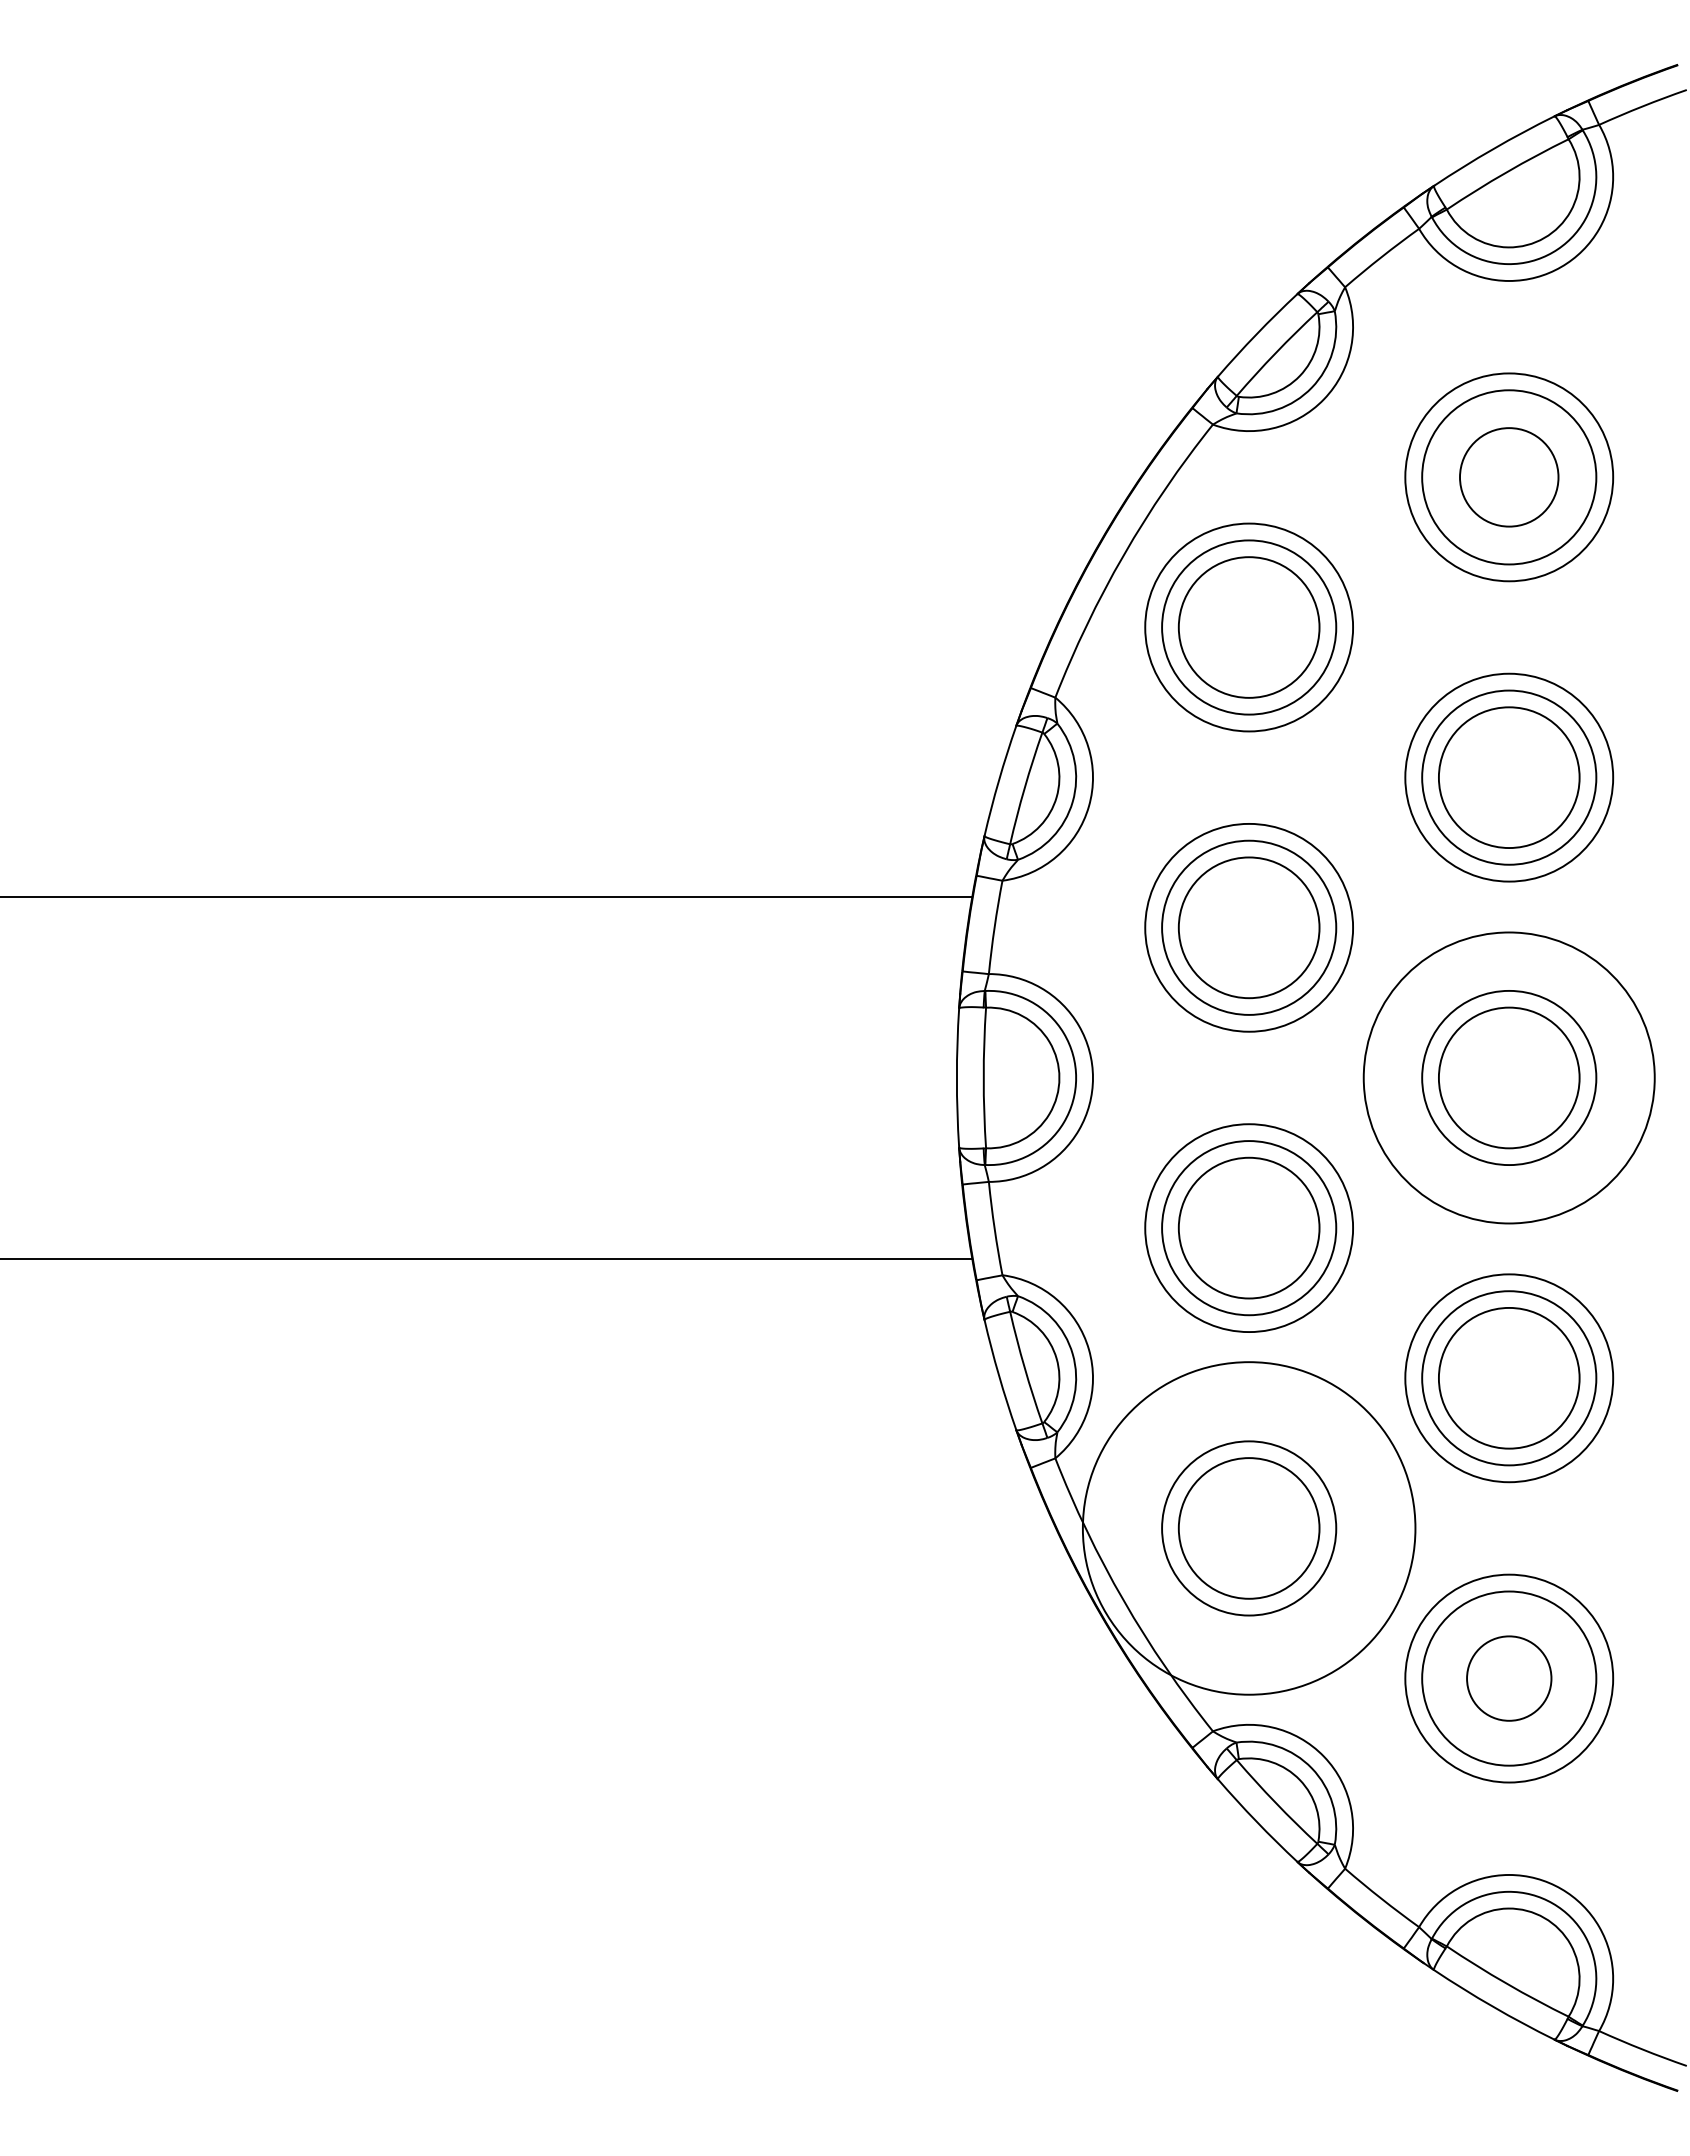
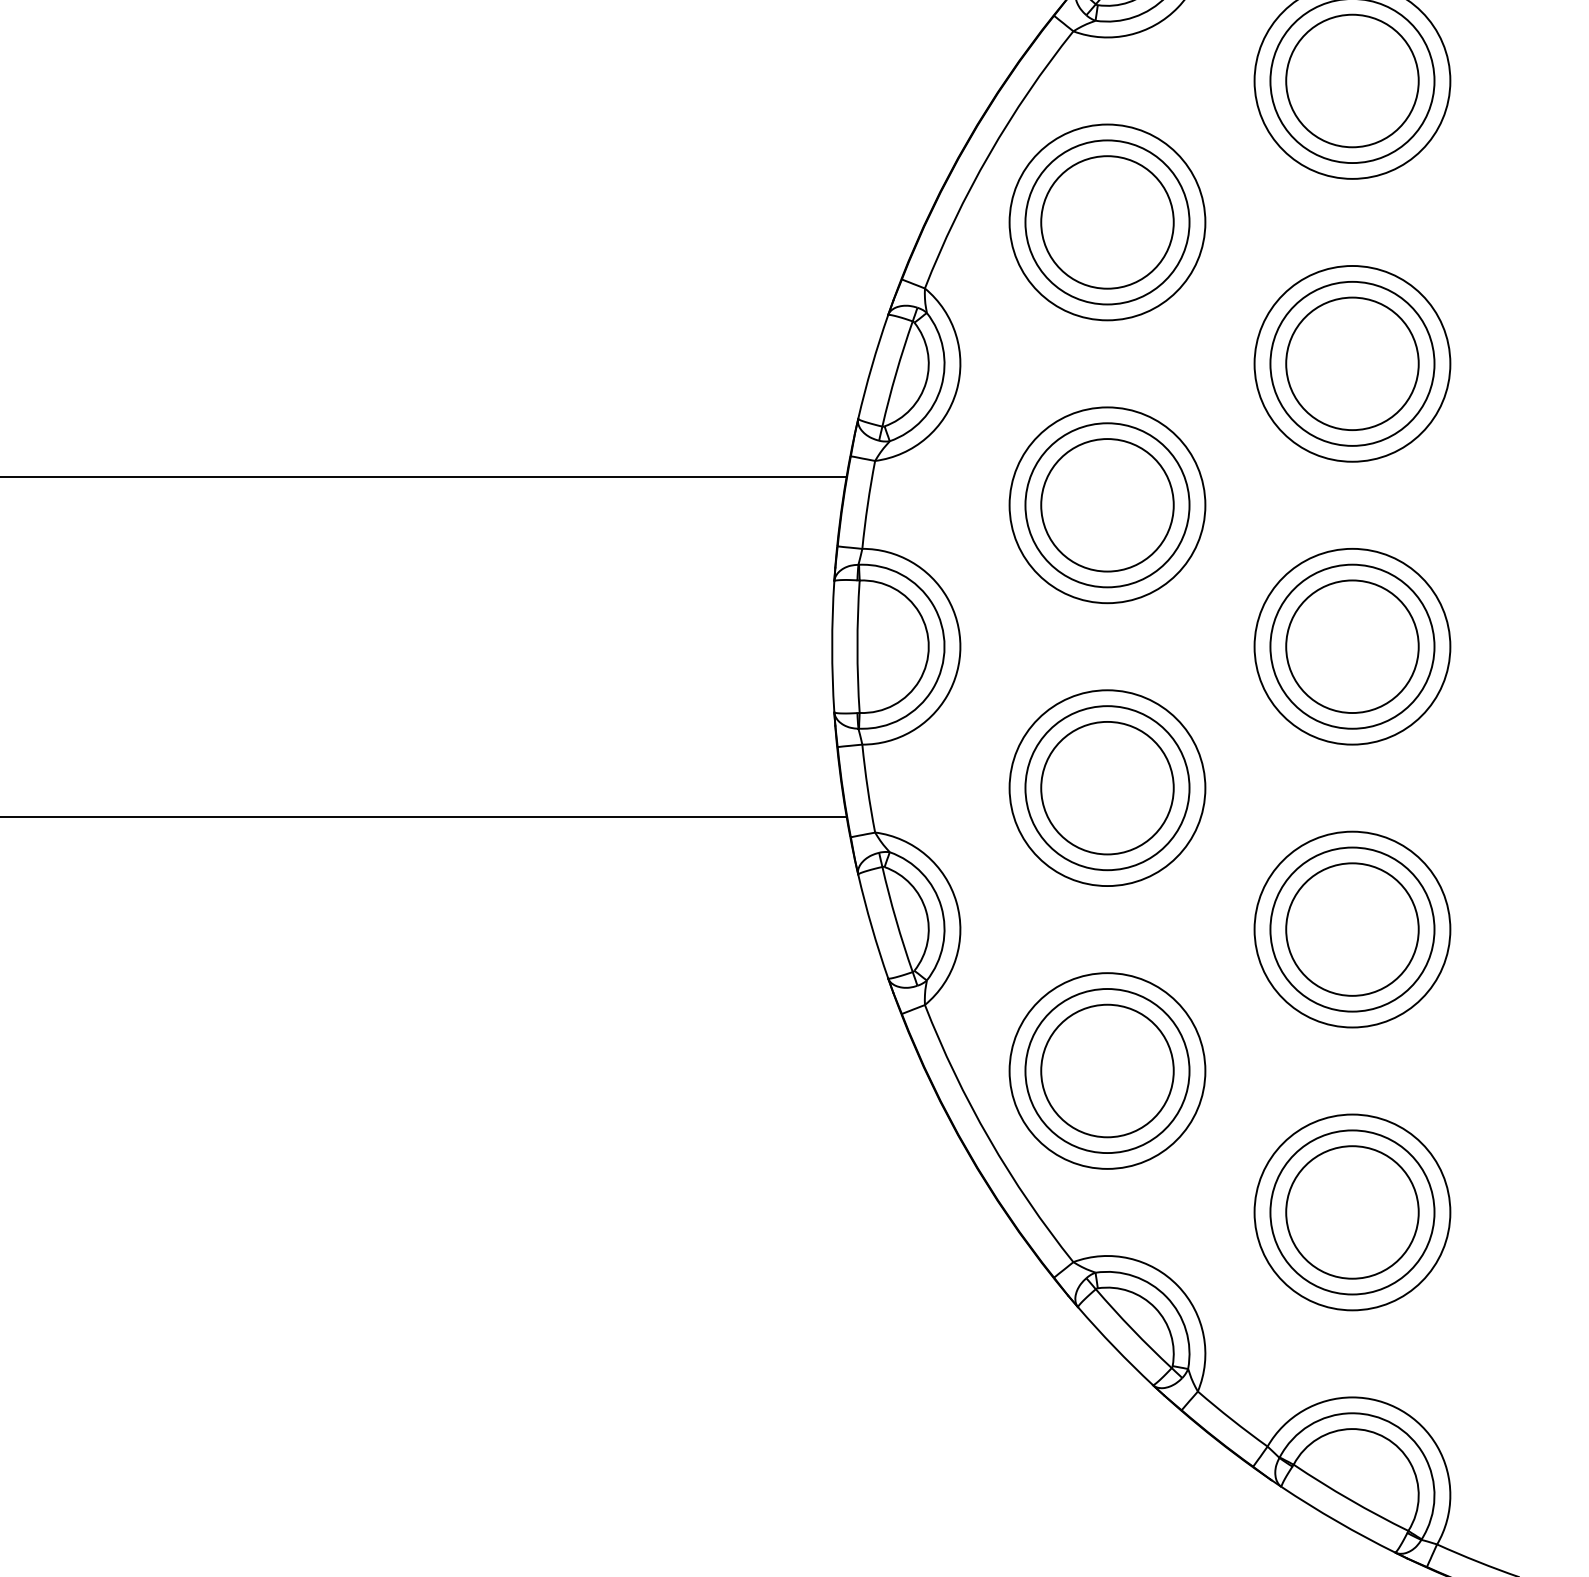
circle: (1508, 477) -> (1351, 81), size x1.43
circle: (1509, 1077) -> (1352, 646), size x0.71
circle: (1249, 1528) -> (1107, 1071), size x0.62
circle: (1508, 1678) -> (1351, 1212), size x1.67

